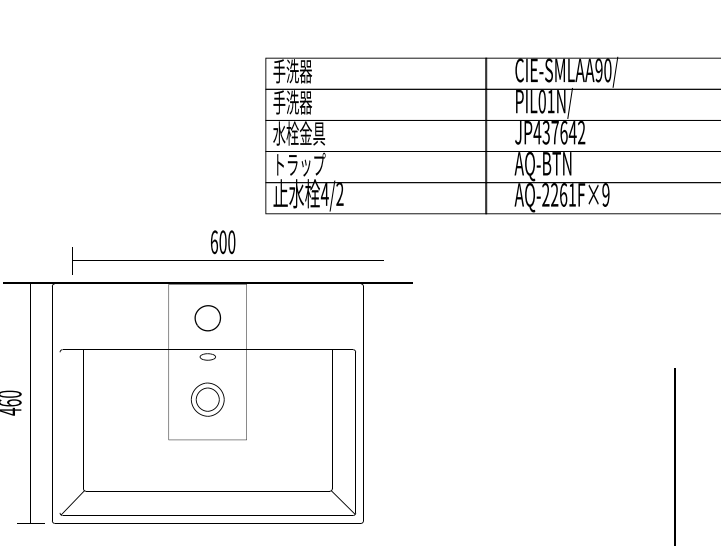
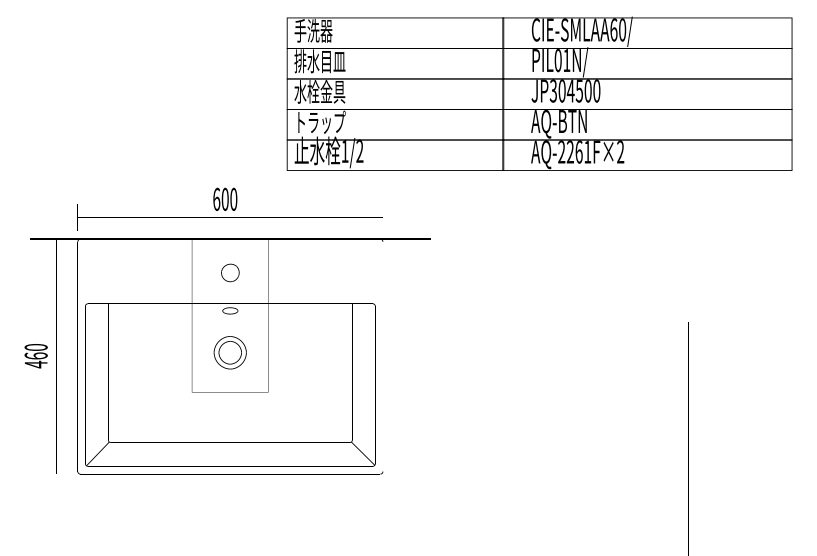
text: (598, 69) -> (613, 29), CIE-SMLAA90/ -> CIE-SMLAA60/
text: (298, 102) -> (319, 61), 手洗器 -> 排水目皿
text: (558, 132) -> (574, 90), JP437642 -> JP304500
text: (324, 194) -> (344, 151), 4/2 -> 1/2
text: (605, 195) -> (620, 152), AQ-2261F×9 -> AQ-2261F×2
text: (227, 251) -> (229, 208), moved
part: (208, 317) -> (230, 272), size x0.71

